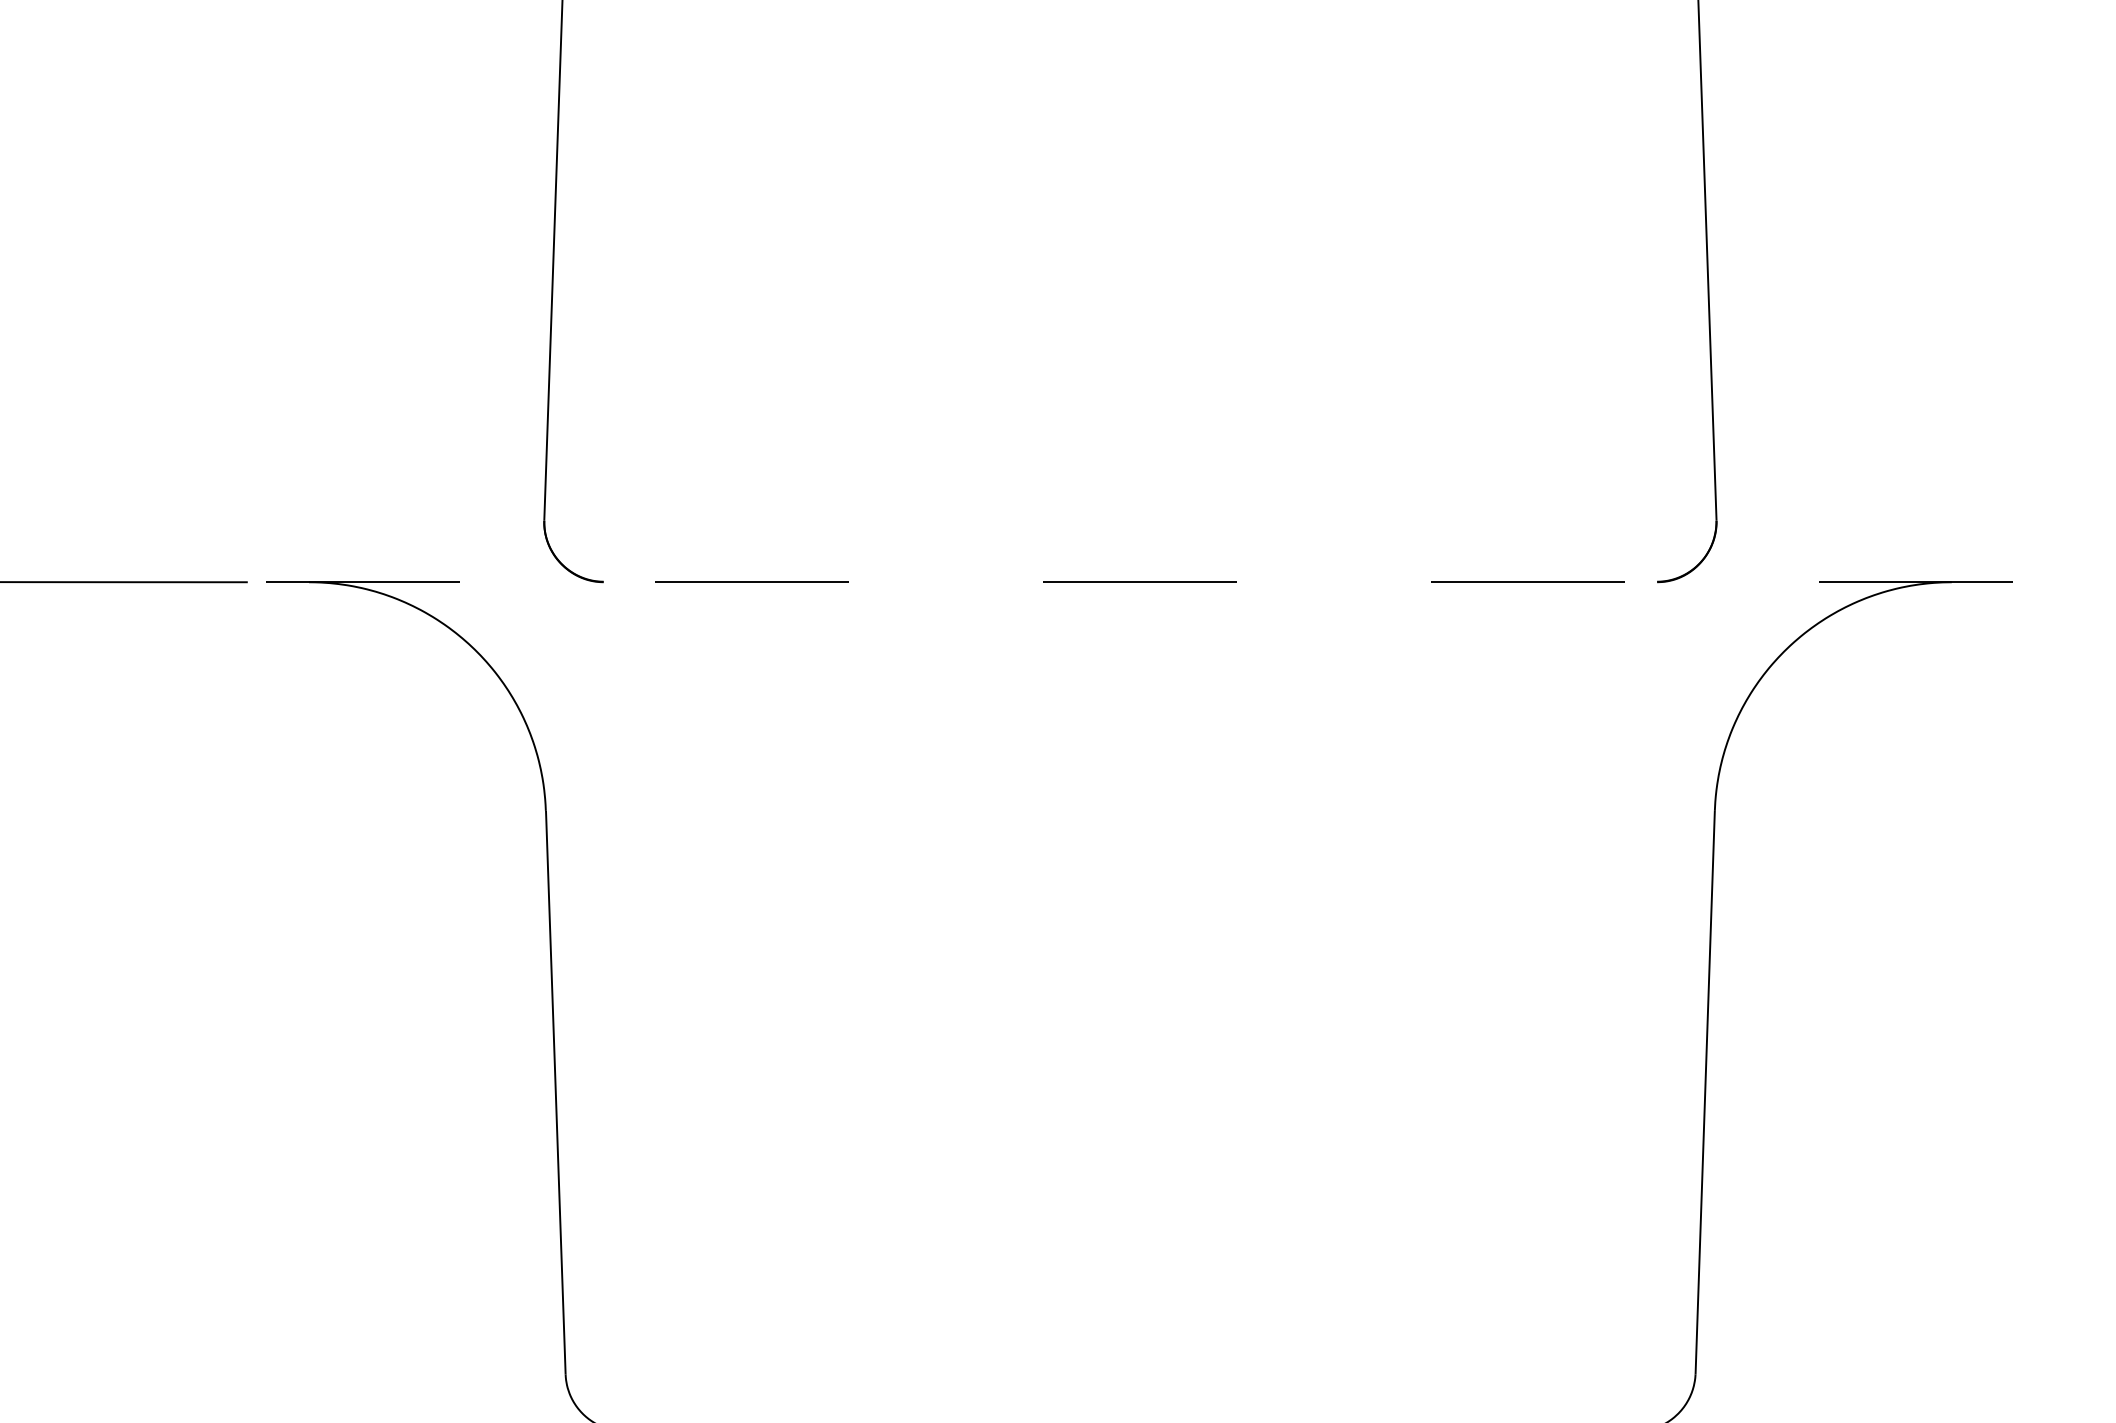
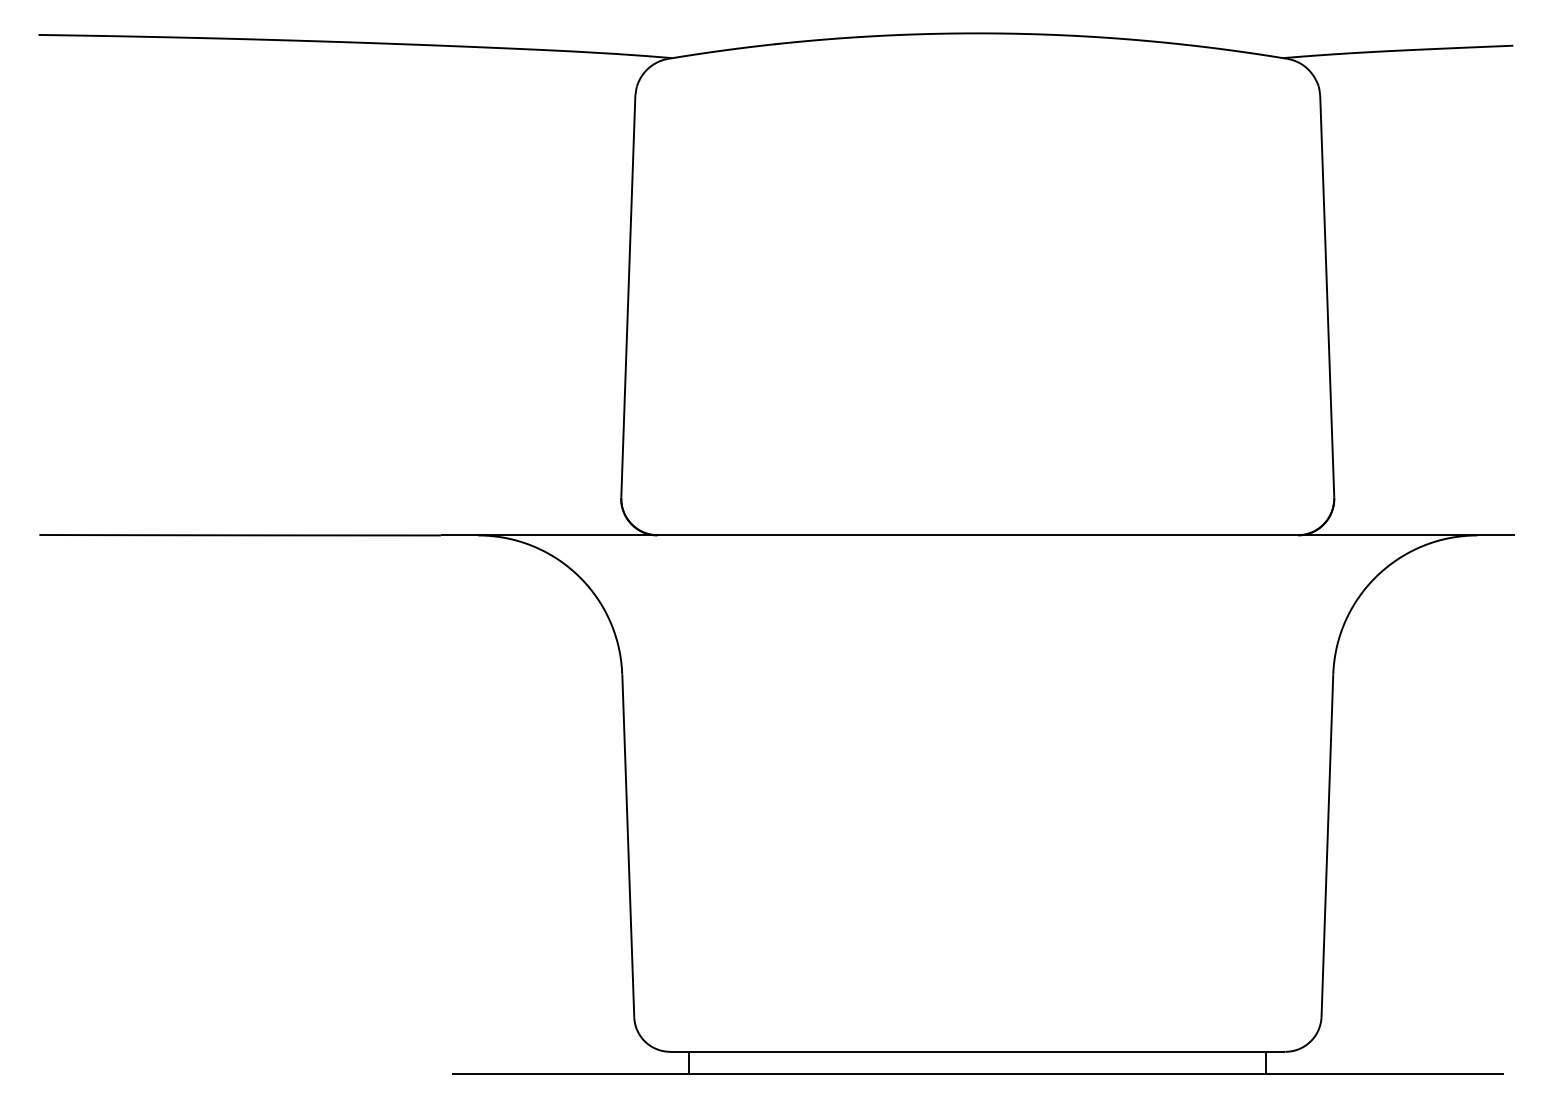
line: (1129, 582) -> (977, 535), dashed -> solid

